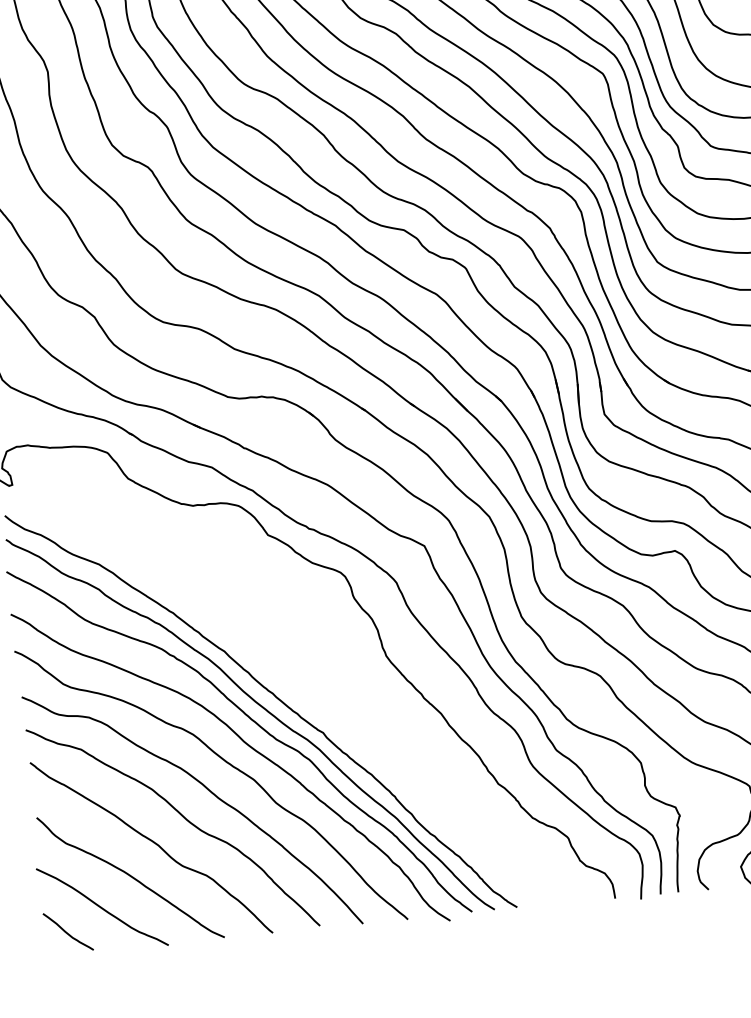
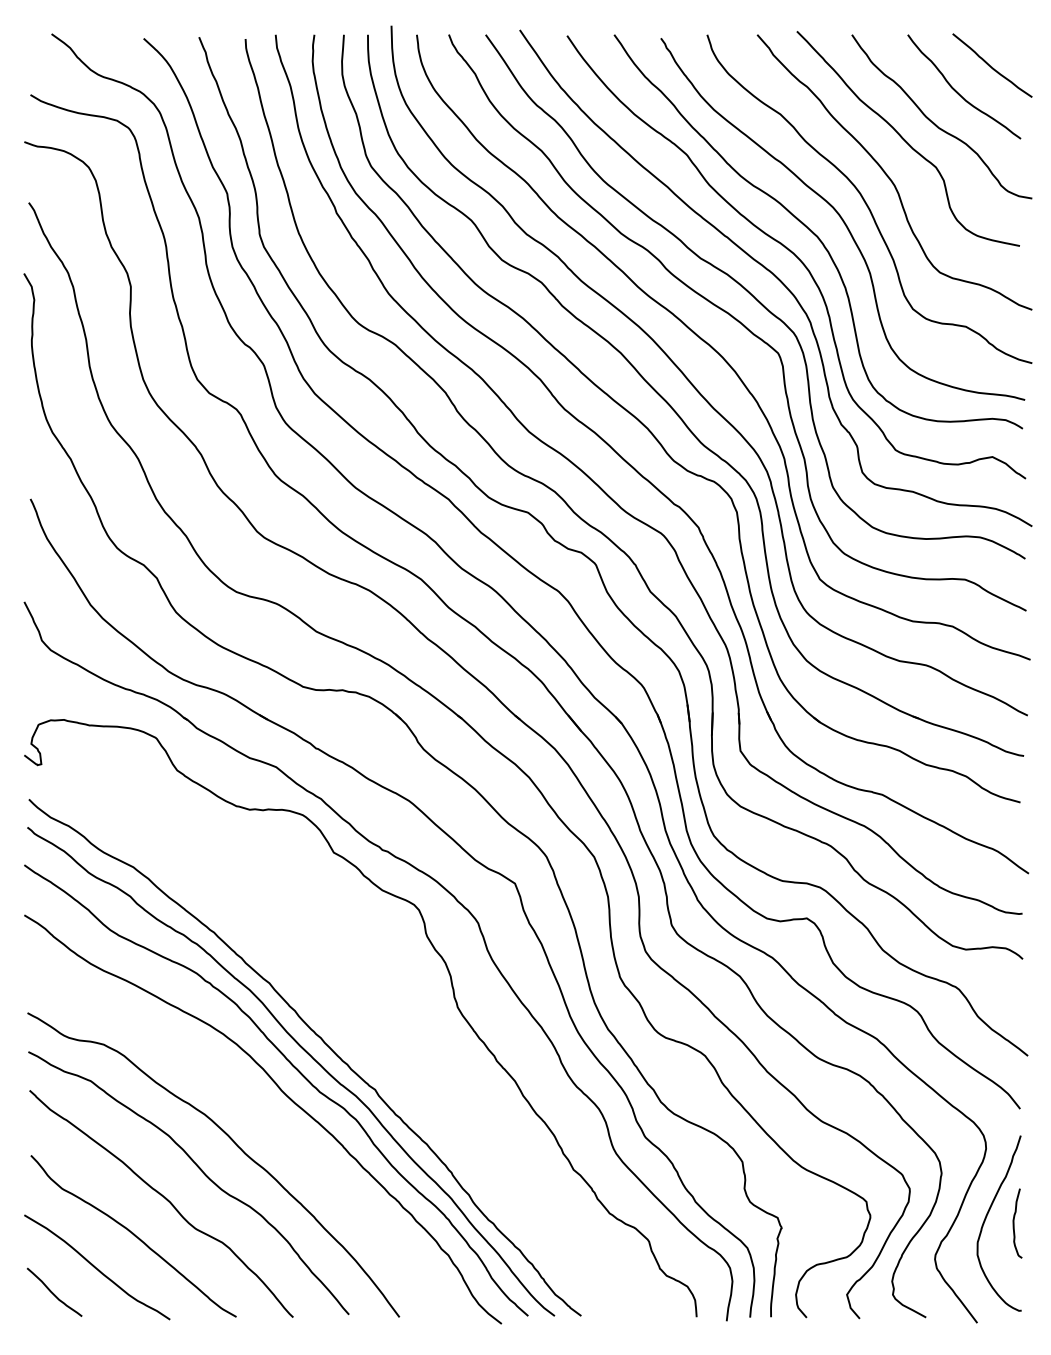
curve: (227, 763) -> (259, 1114), removed

